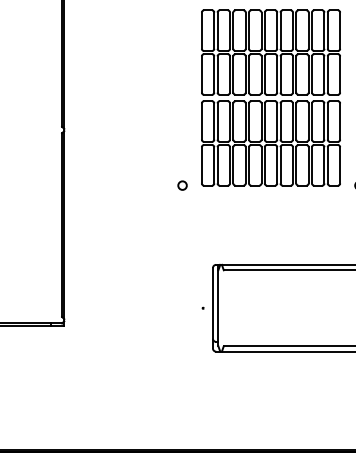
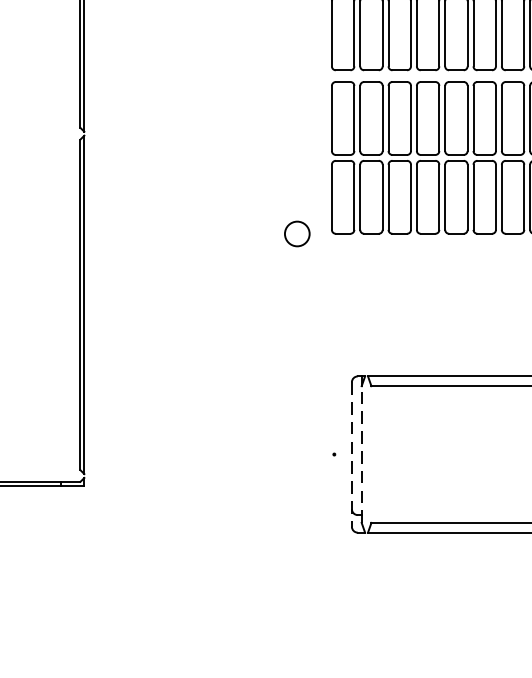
circle: (182, 185) -> (297, 233), size x1.6
line: (212, 308) -> (351, 454), solid -> dashed
line: (218, 308) -> (361, 454), solid -> dashed

